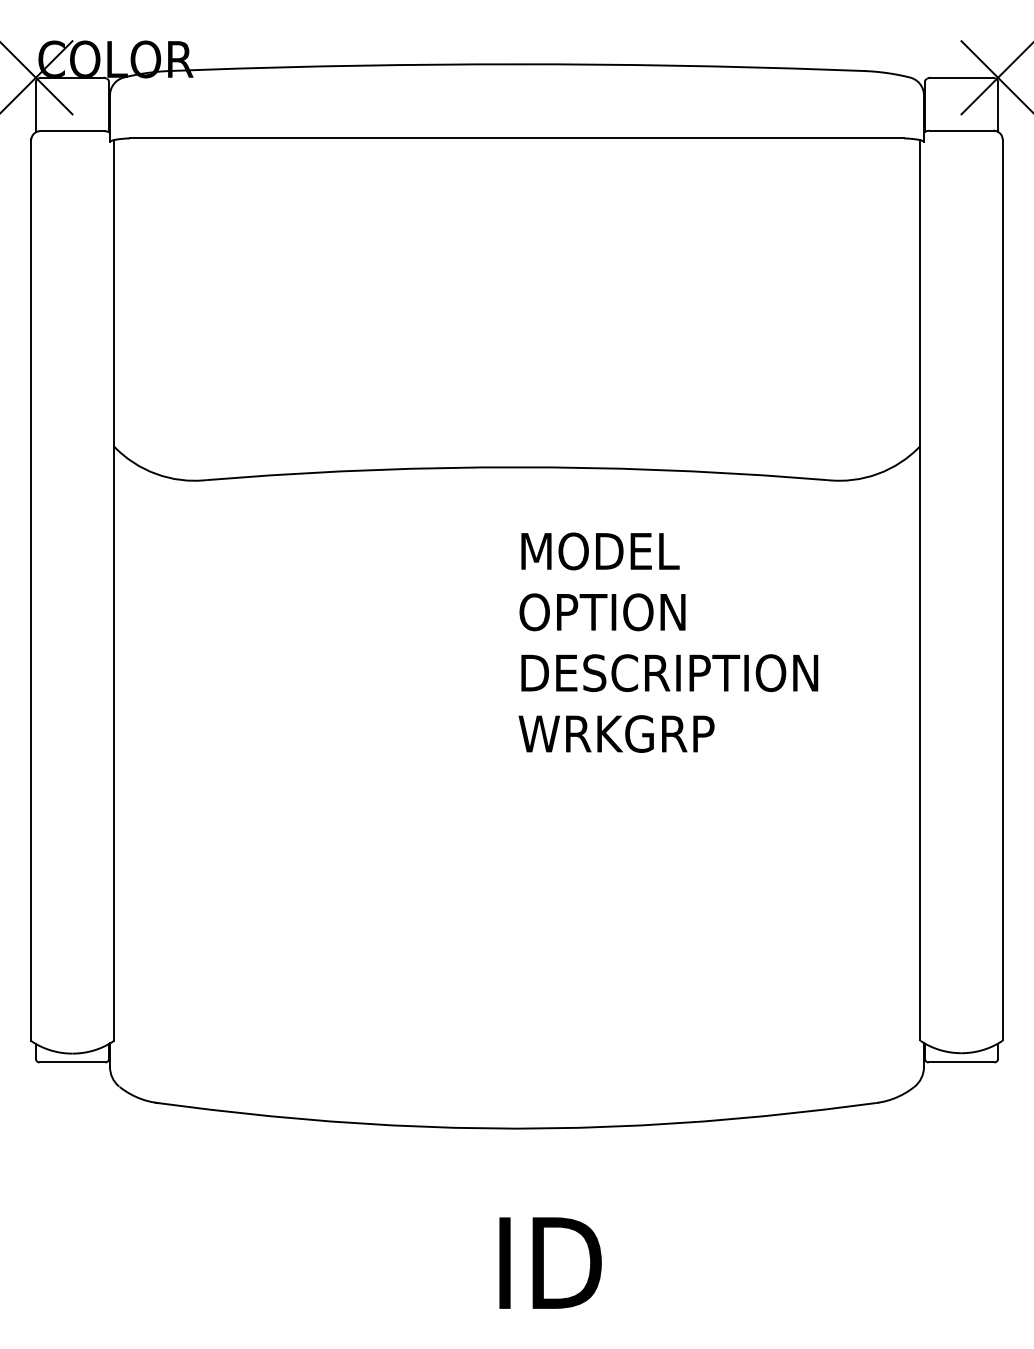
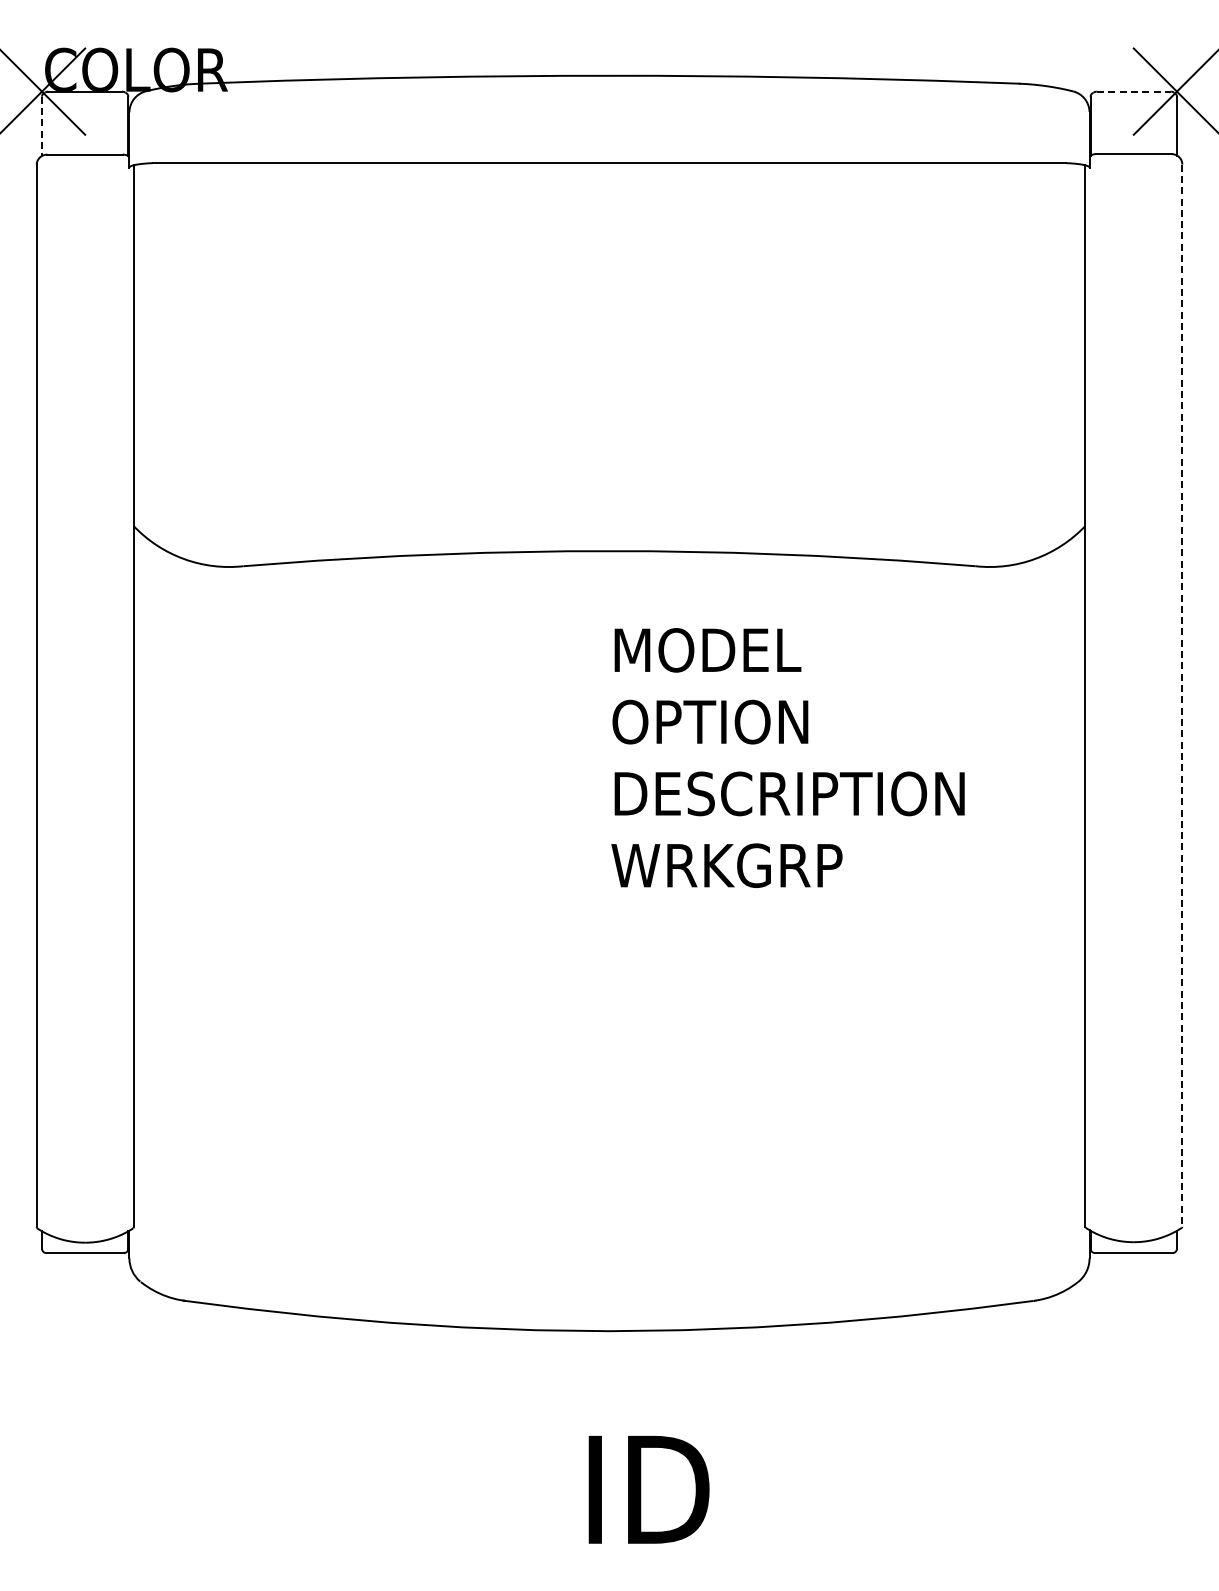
line: (961, 77) -> (1133, 91), solid -> dashed
line: (36, 107) -> (42, 126), solid -> dashed
line: (1002, 590) -> (1182, 696), solid -> dashed

